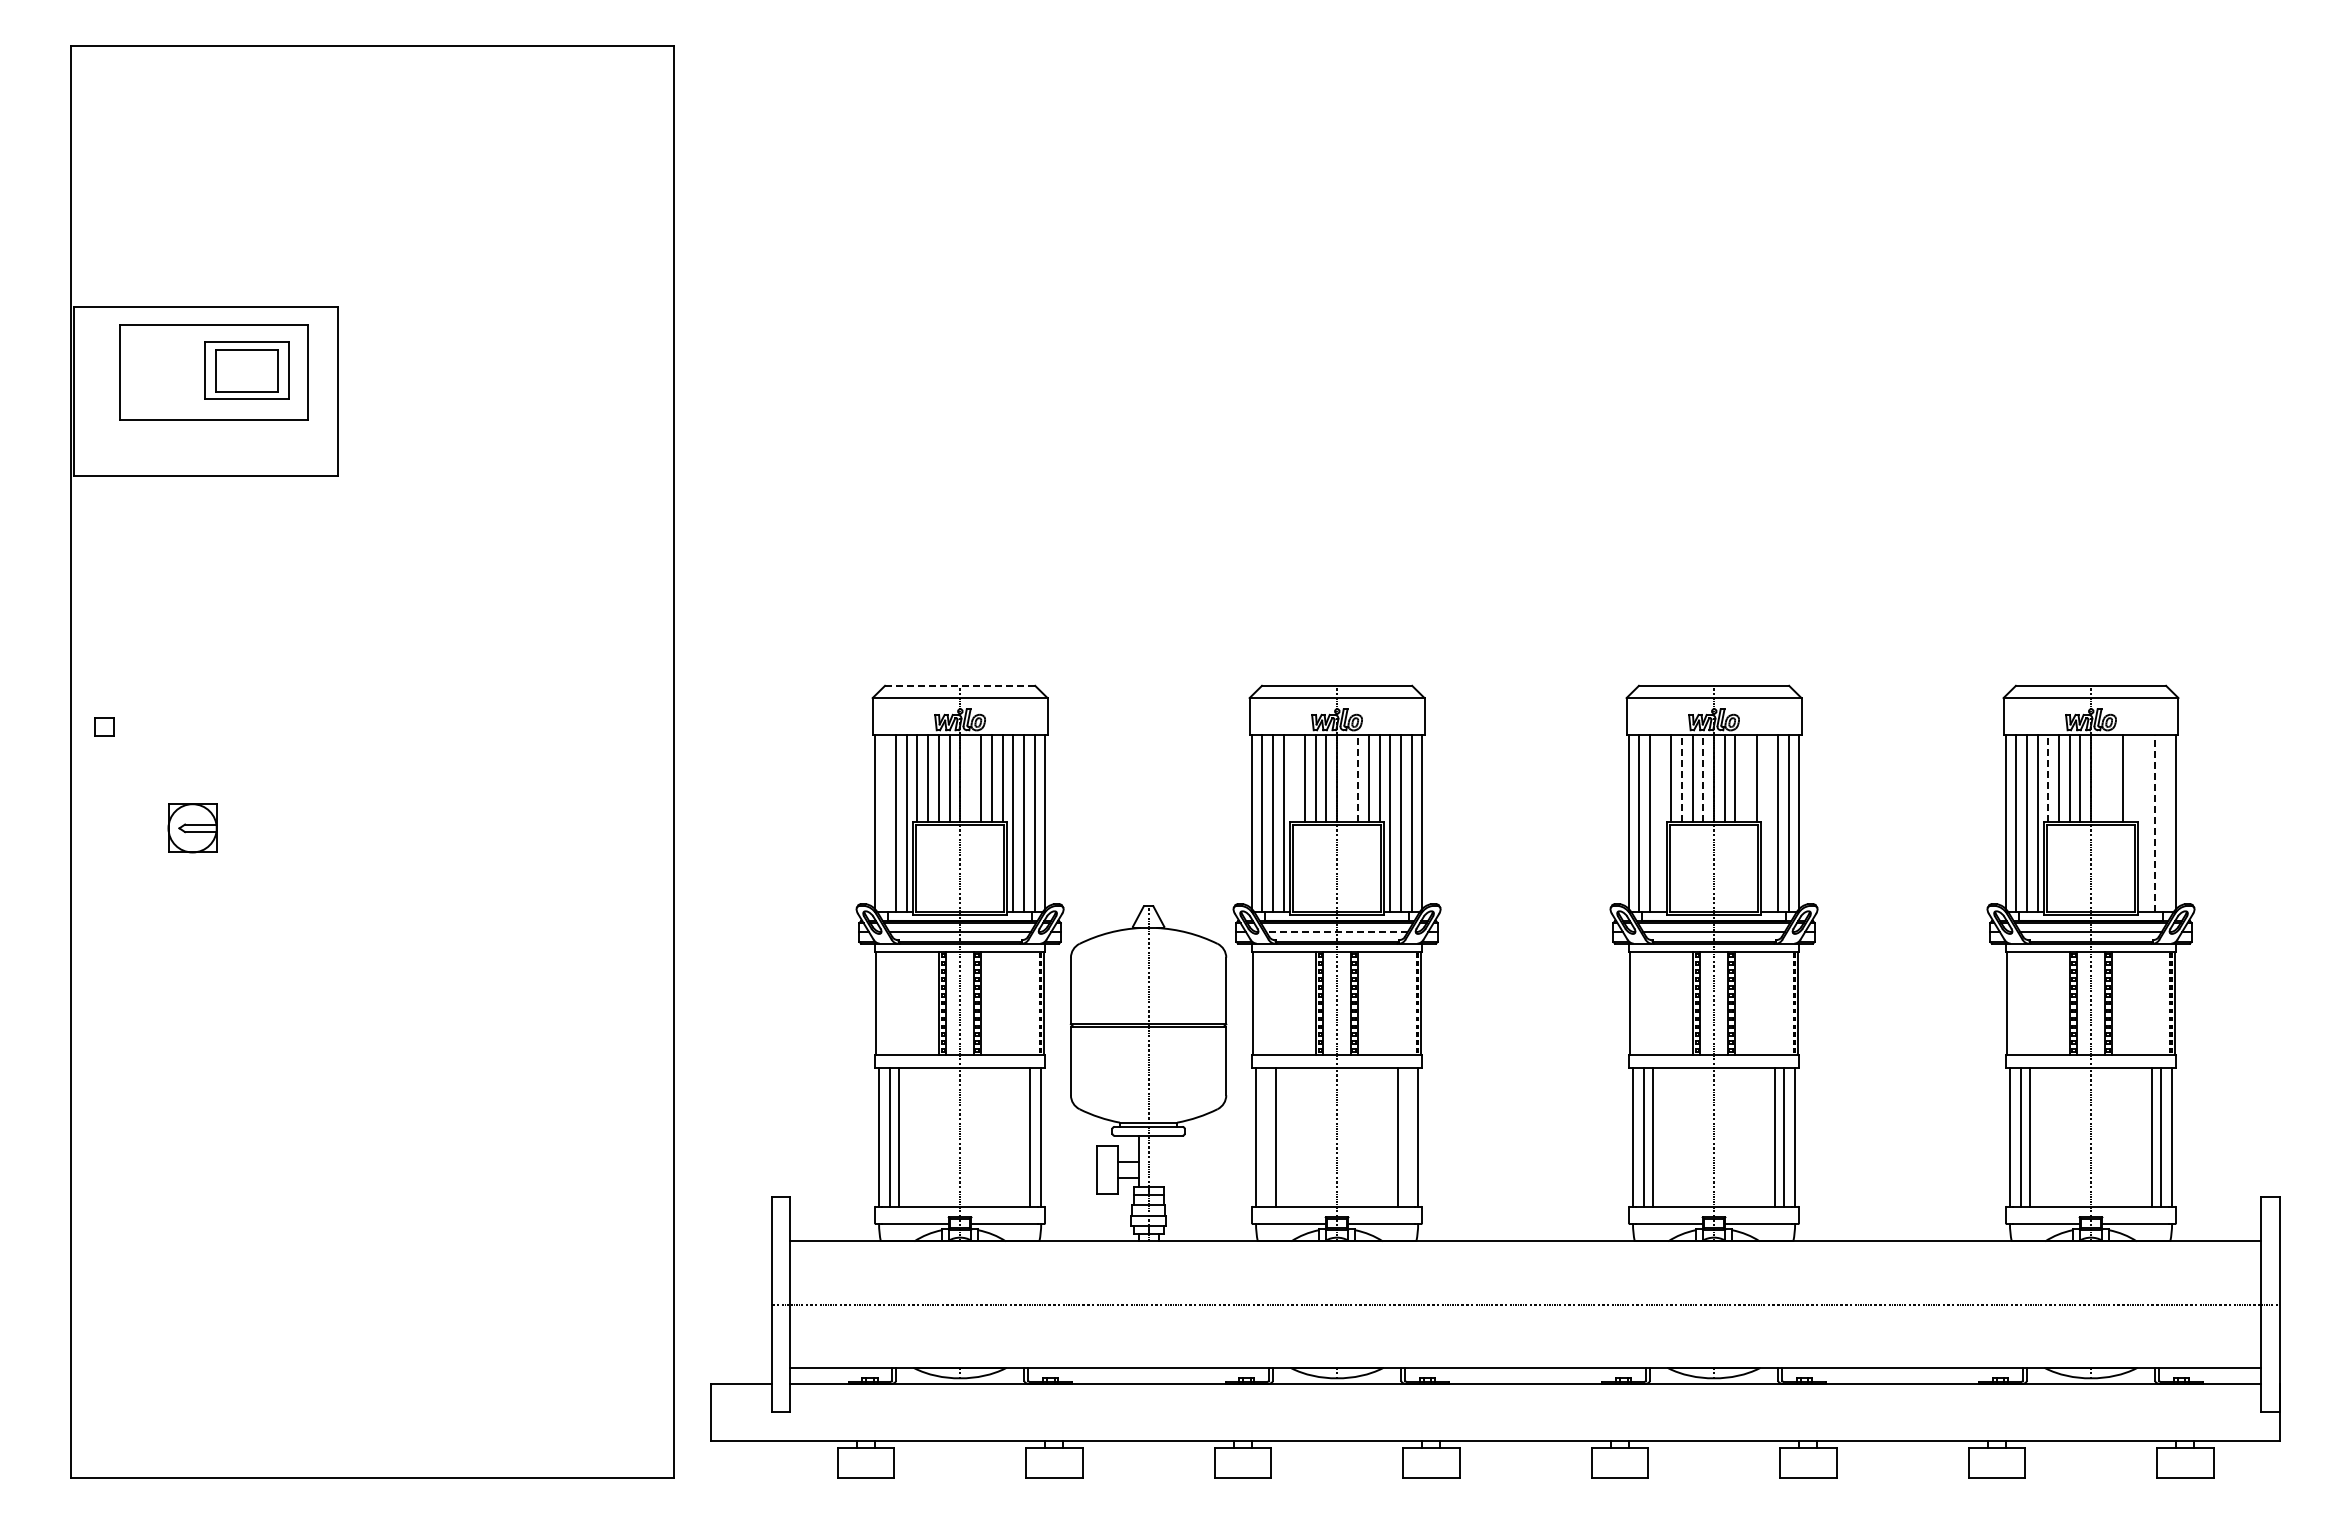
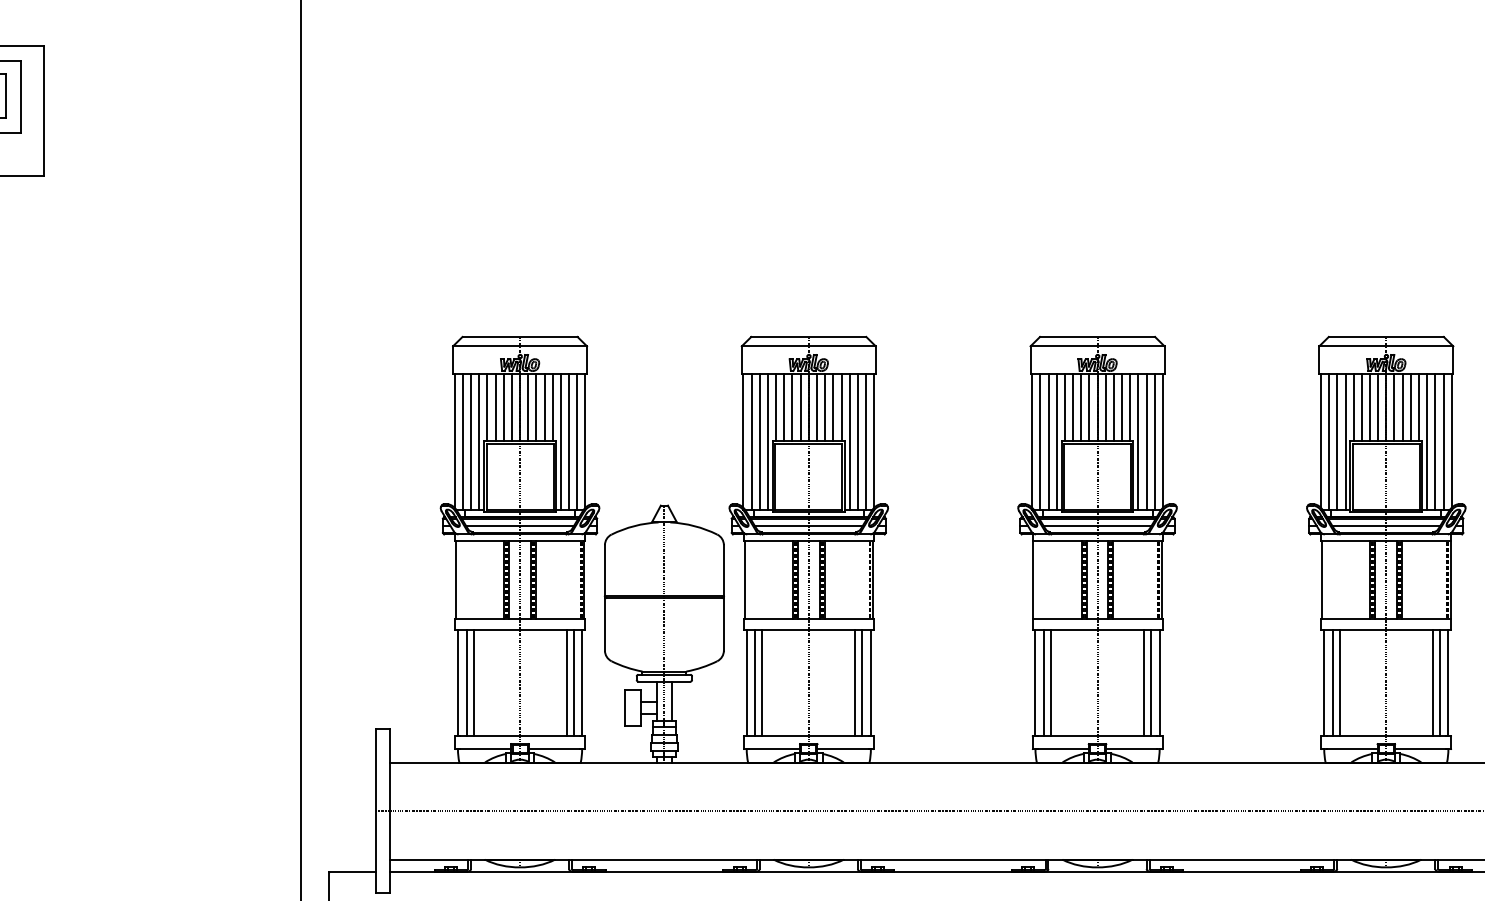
line: (959, 685) -> (519, 336), dashed -> solid
line: (970, 778) -> (528, 407), added
line: (1294, 778) -> (776, 407), added
line: (1347, 778) -> (816, 407), added
line: (1358, 778) -> (825, 407), dashed -> solid
line: (1682, 778) -> (1073, 407), dashed -> solid
line: (1703, 778) -> (1089, 407), dashed -> solid
line: (1746, 778) -> (1122, 407), added
line: (2048, 778) -> (1353, 407), dashed -> solid
line: (2101, 778) -> (1394, 407), added
line: (2112, 778) -> (1402, 407), added
line: (2133, 778) -> (1418, 407), added
line: (885, 822) -> (462, 441), added
line: (1660, 822) -> (1056, 441), added
line: (1767, 822) -> (1138, 441), added
line: (2144, 822) -> (1427, 441), added
line: (2165, 822) -> (1443, 441), added
line: (2155, 823) -> (1435, 442), dashed -> solid
line: (1337, 932) -> (809, 525), dashed -> solid
line: (1020, 1136) -> (566, 682), added
line: (1267, 1136) -> (755, 682), added
line: (1406, 1136) -> (861, 682), added
line: (1158, 1161) -> (672, 701), added

